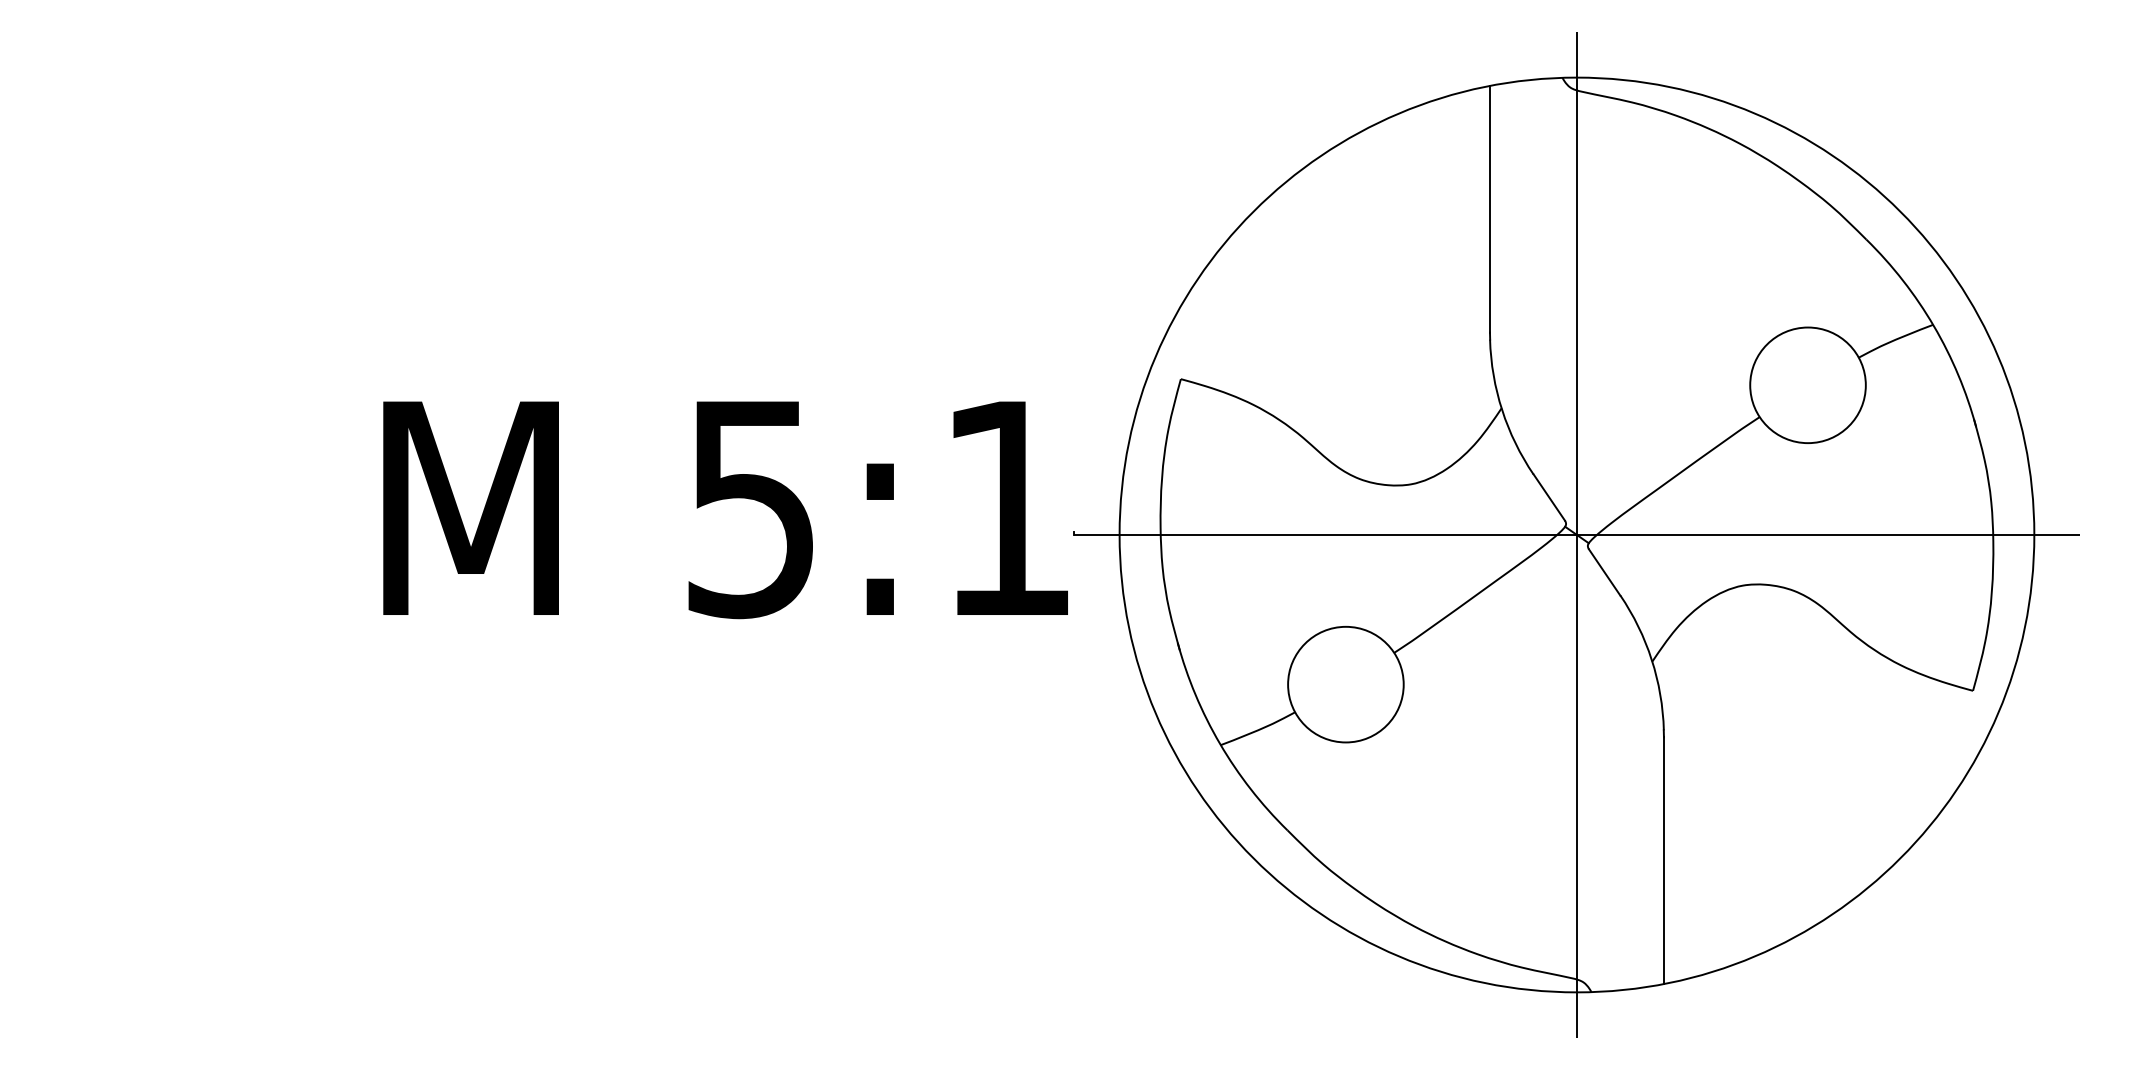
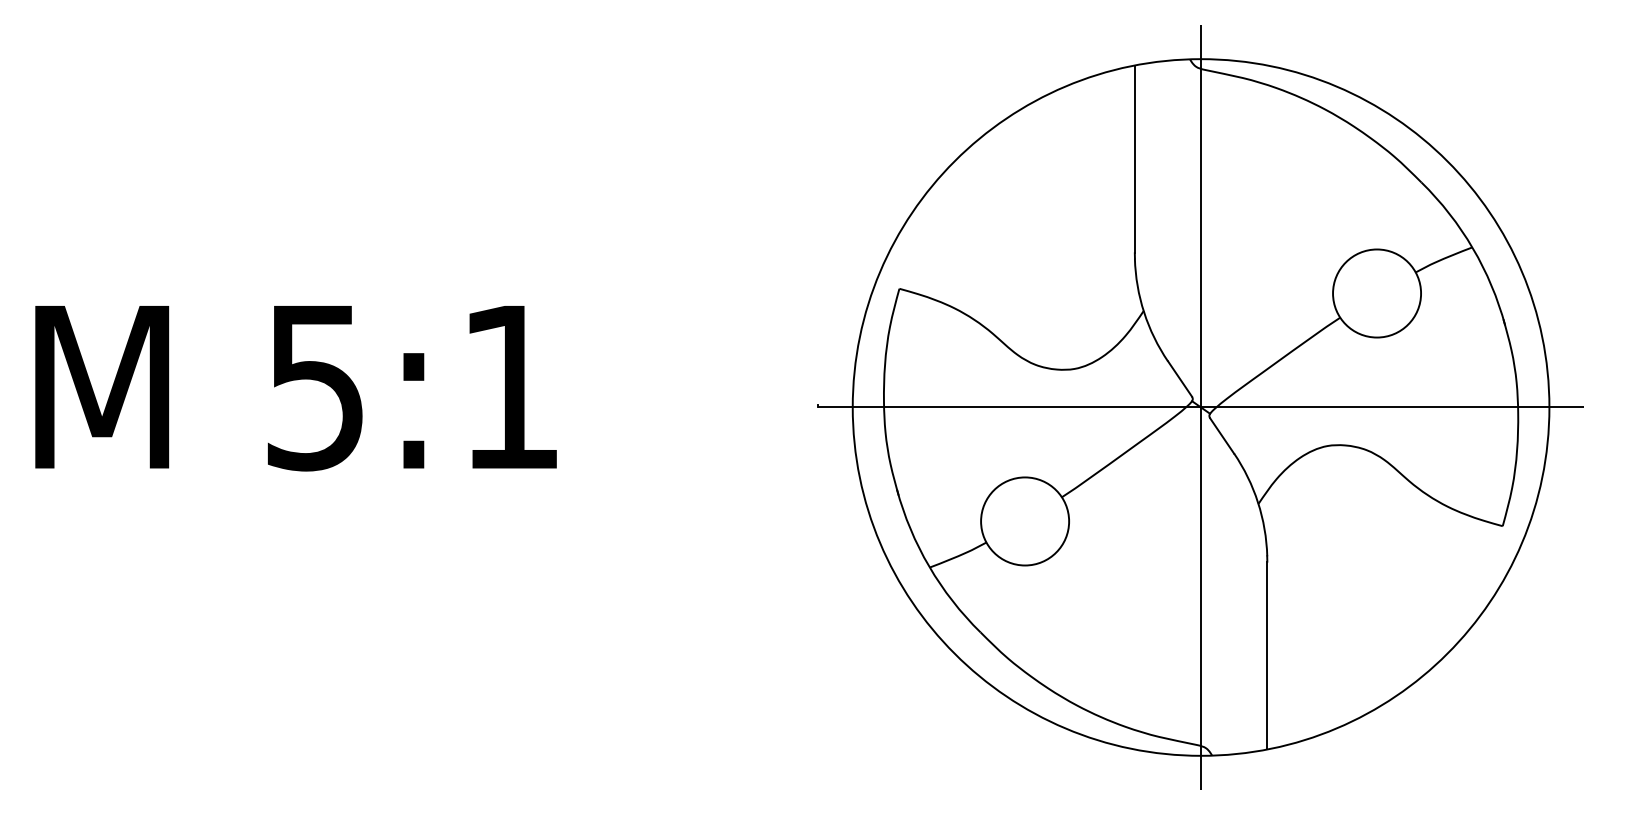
text: (725, 510) -> (295, 388), moved

